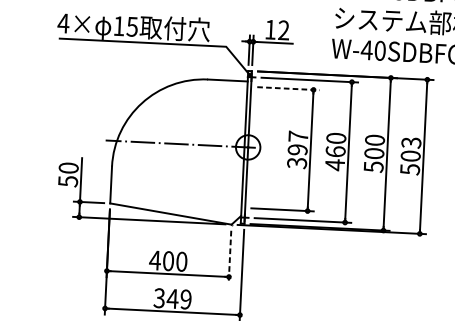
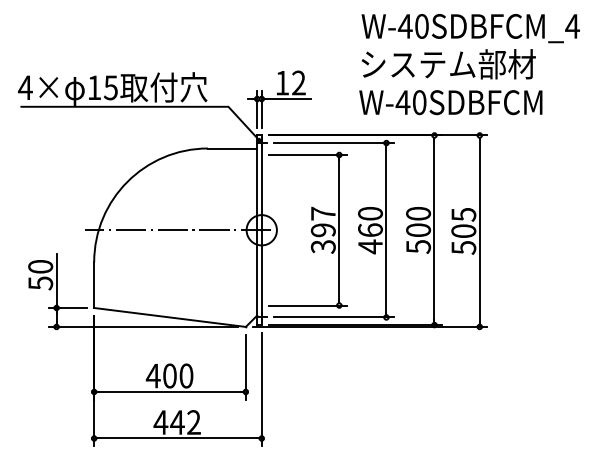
line: (288, 89) -> (308, 155), dashed -> solid
text: (411, 142) -> (463, 214), 503 -> 505
line: (229, 257) -> (245, 367), dashed -> solid
text: (171, 298) -> (176, 422), 349 -> 442

